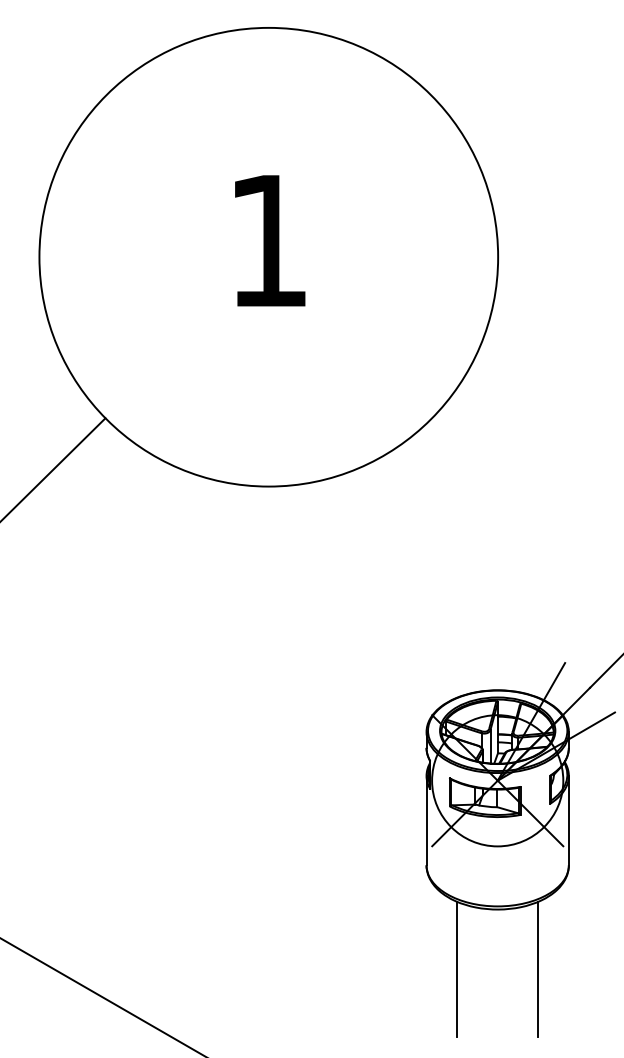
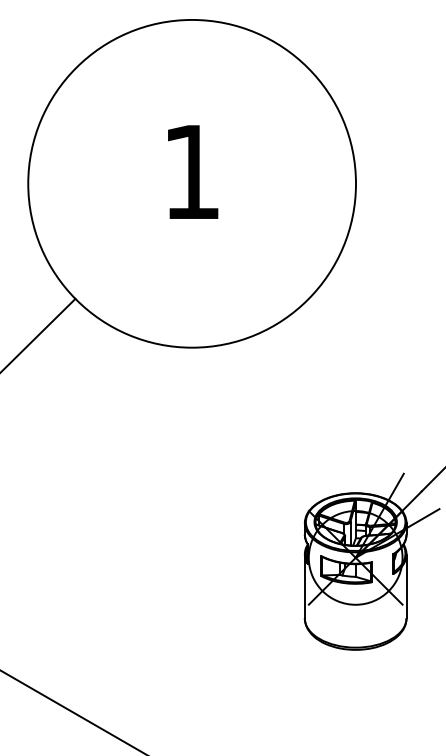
line: (456, 969) -> (326, 692), removed
line: (538, 969) -> (384, 692), removed

